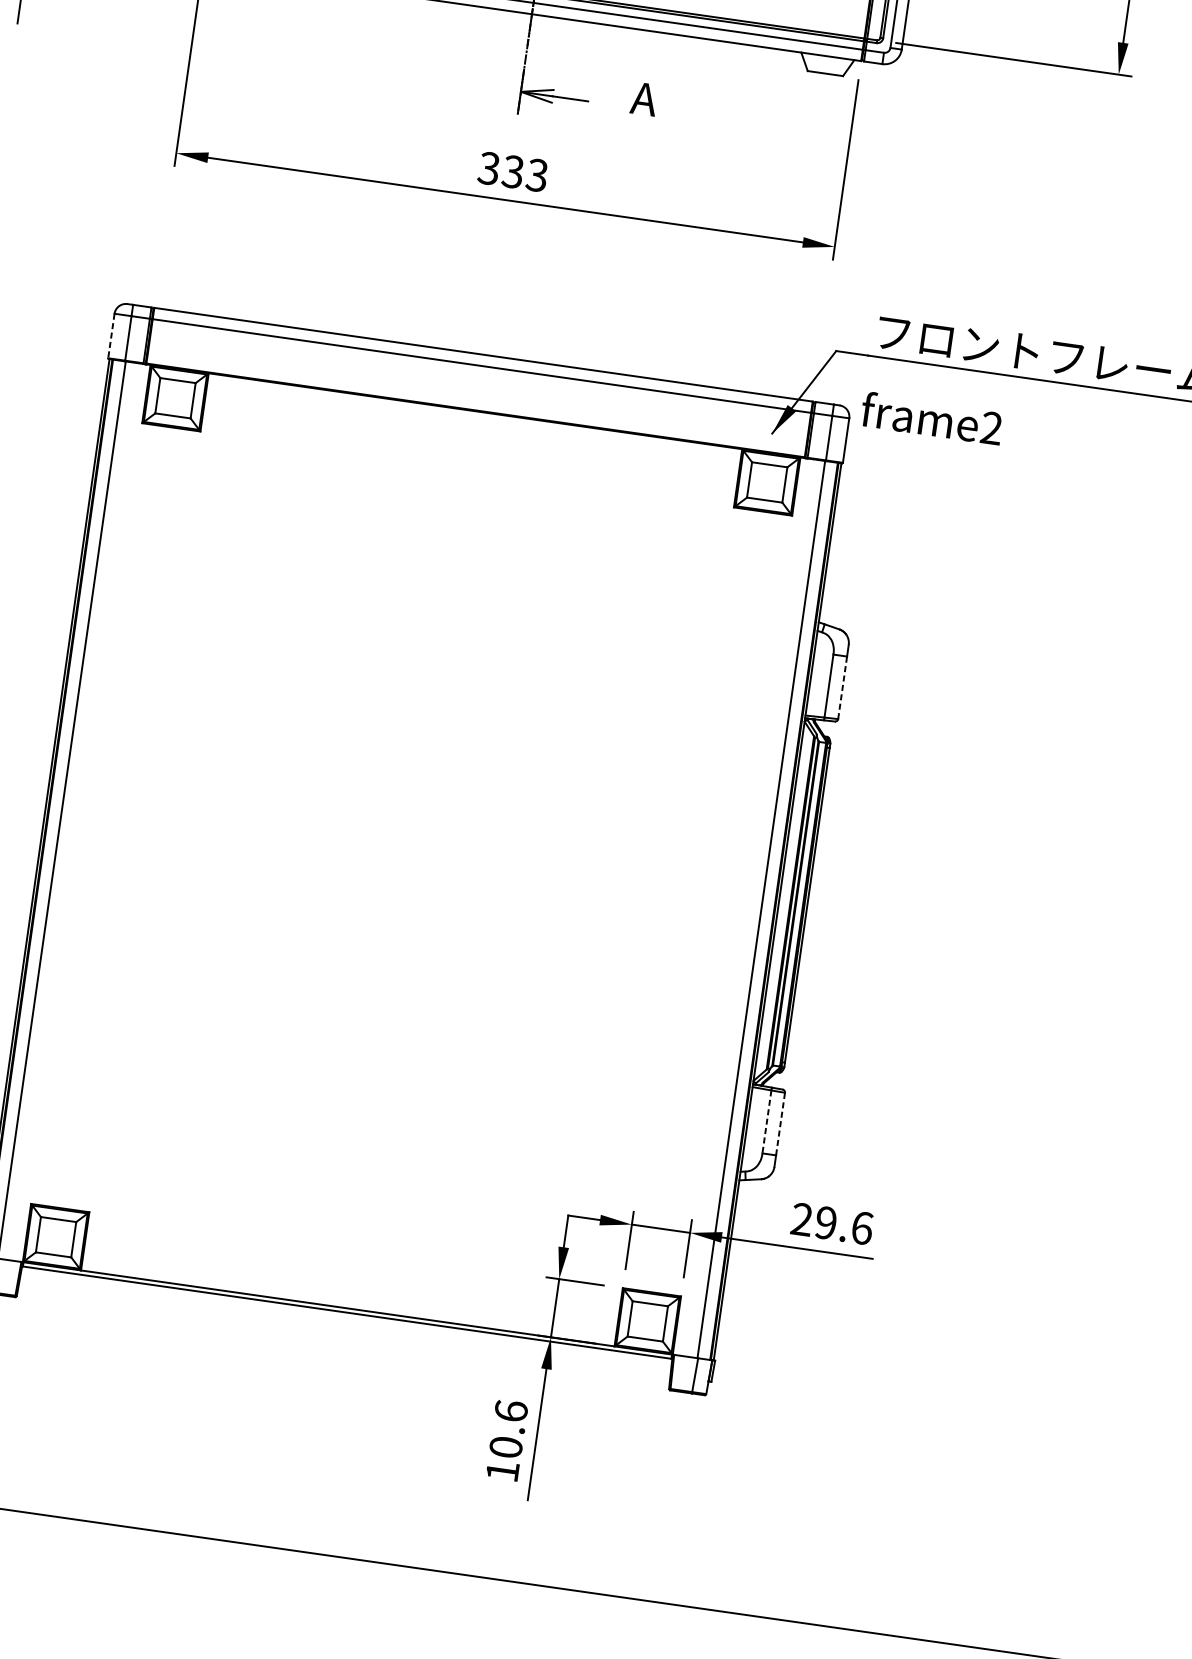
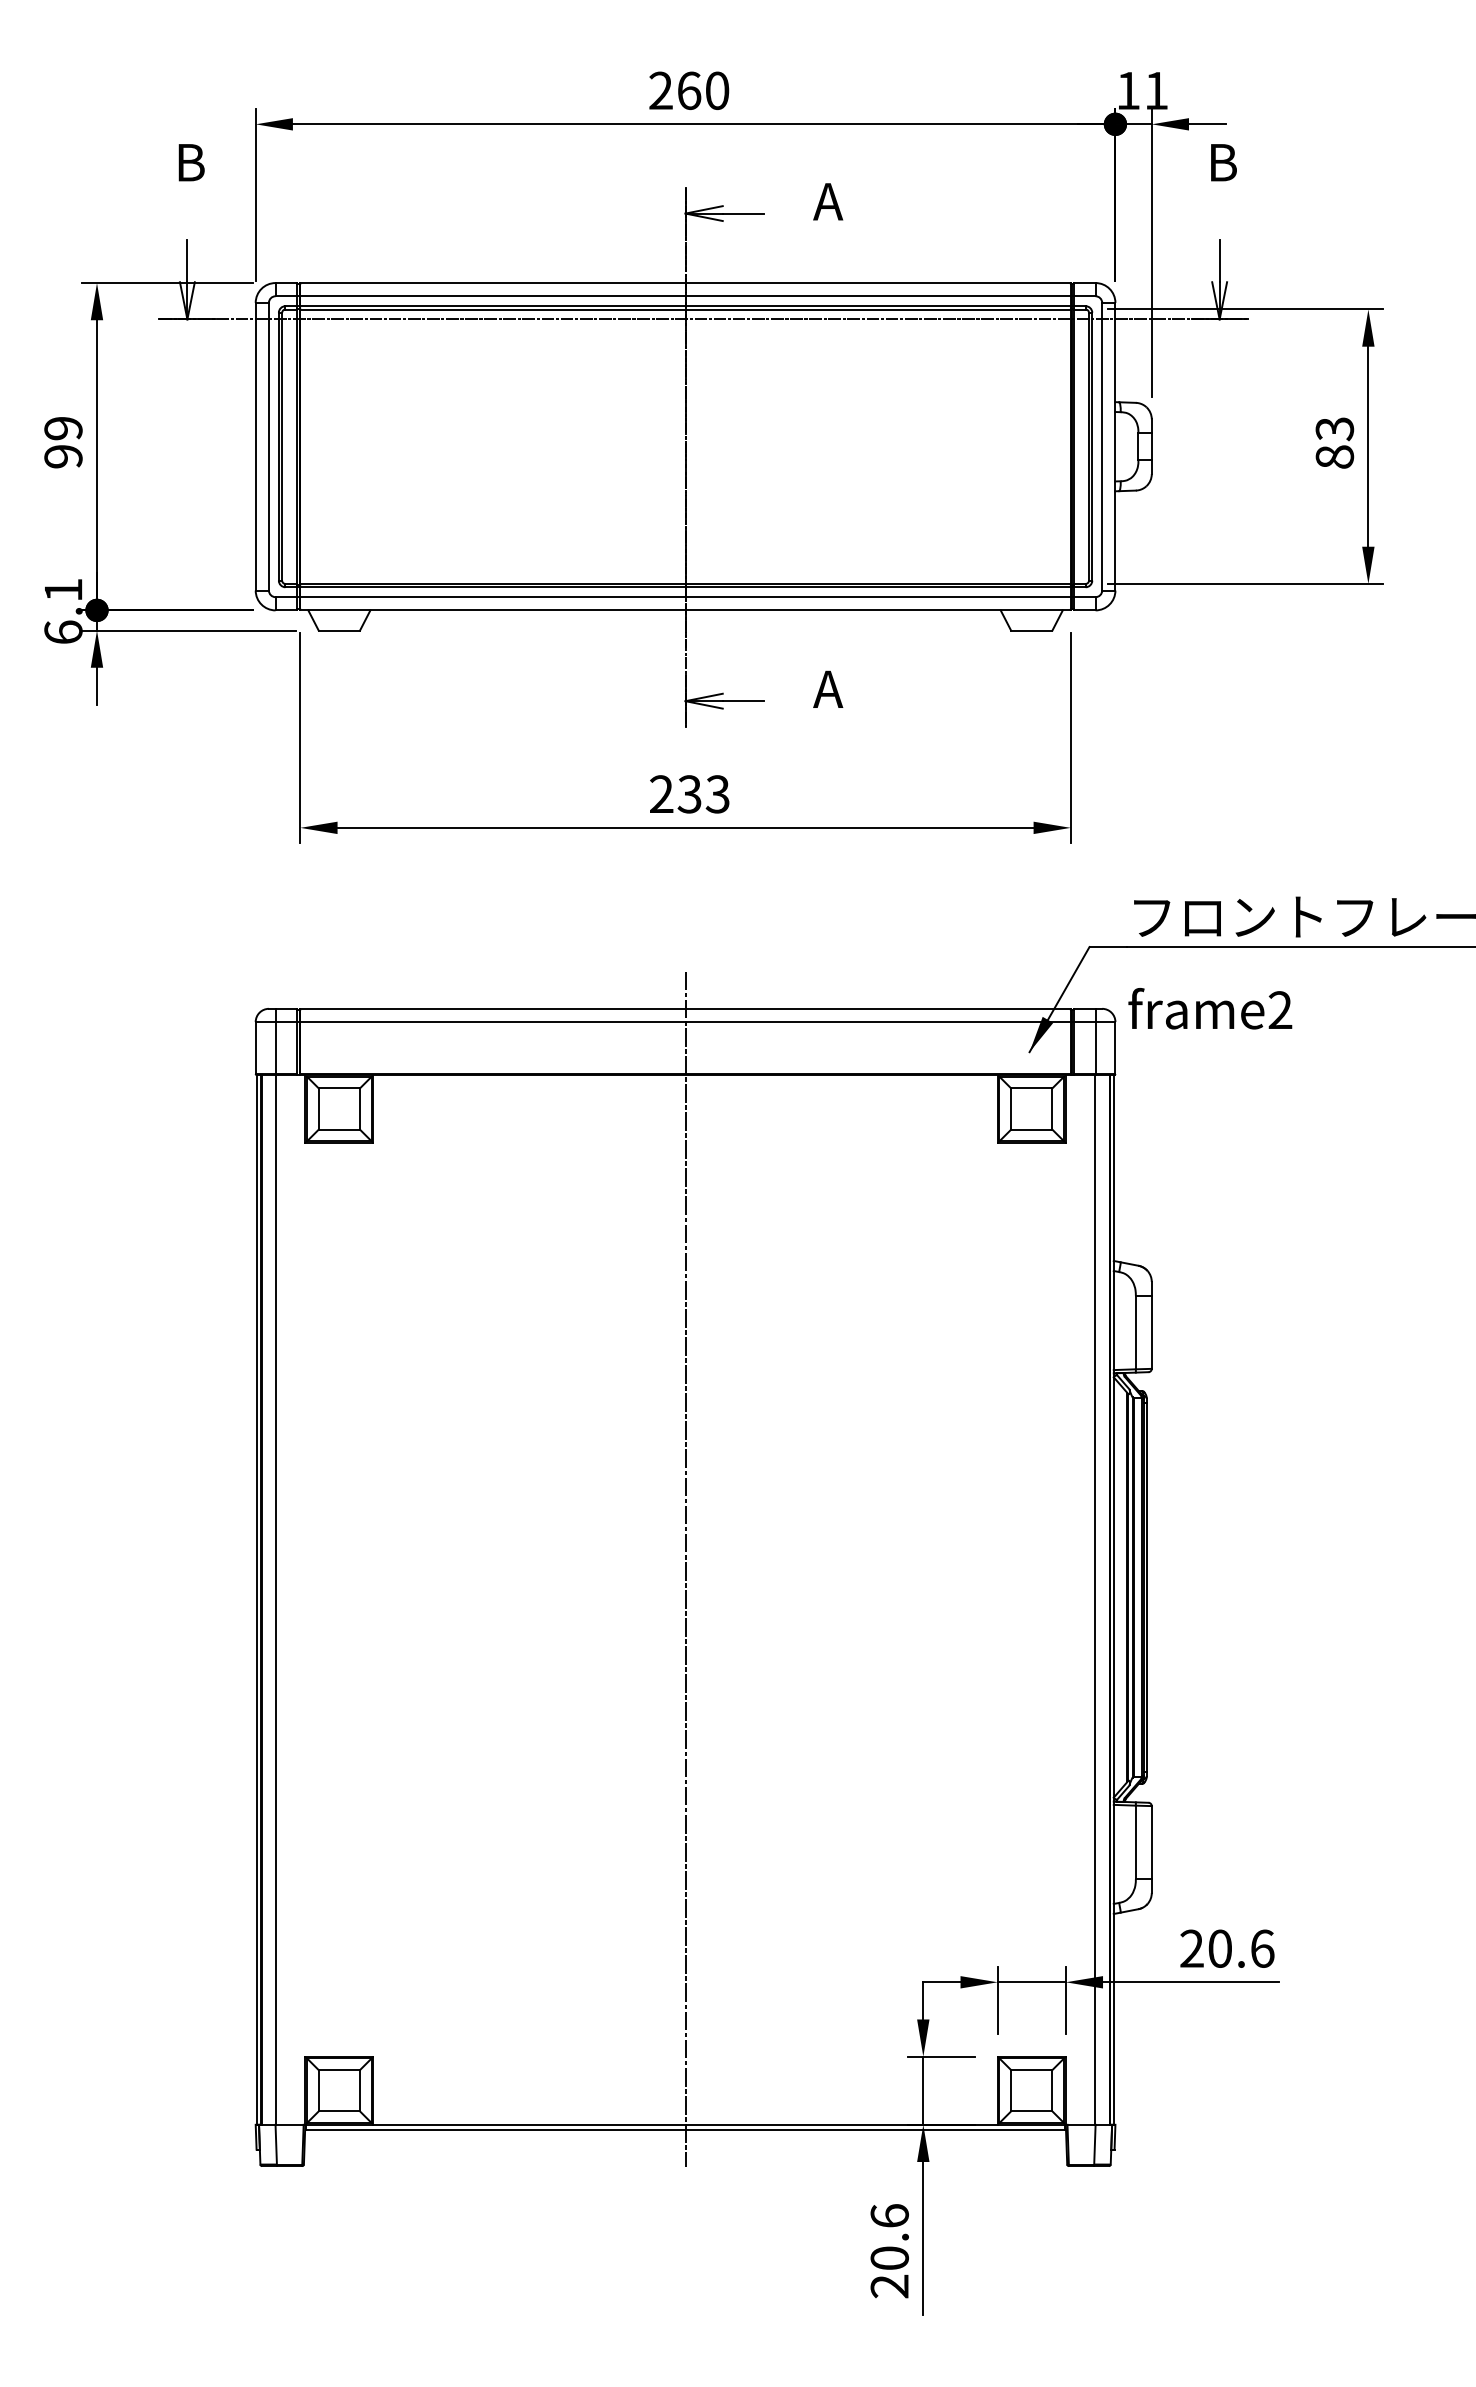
text: (489, 168) -> (661, 794), 333 -> 233
line: (111, 336) -> (255, 1048), dashed -> solid
line: (842, 688) -> (1151, 1332), dashed -> solid
line: (415, 833) -> (685, 1568), added
line: (766, 1121) -> (1135, 1842), dashed -> solid
line: (780, 1123) -> (1151, 1842), dashed -> solid
text: (825, 1222) -> (1219, 1948), 29.6 -> 20.6
text: (502, 1471) -> (889, 2286), 10.6 -> 20.6

